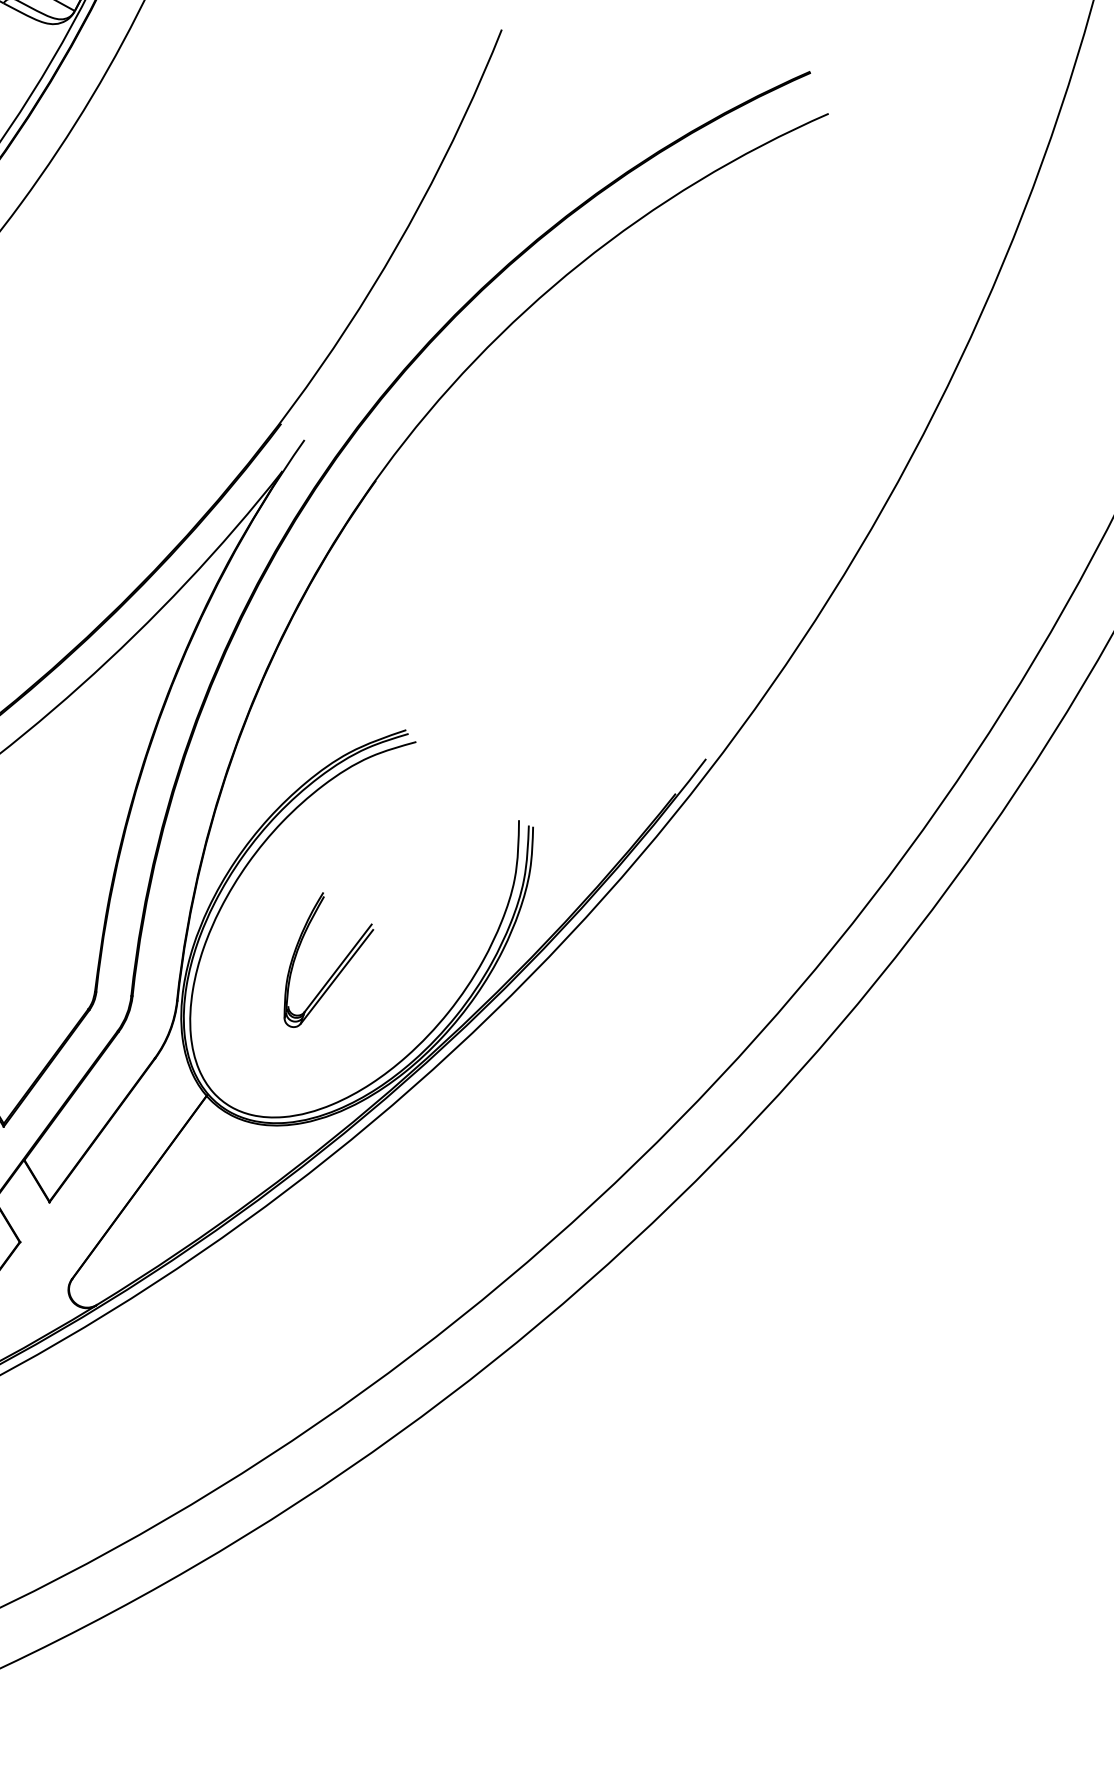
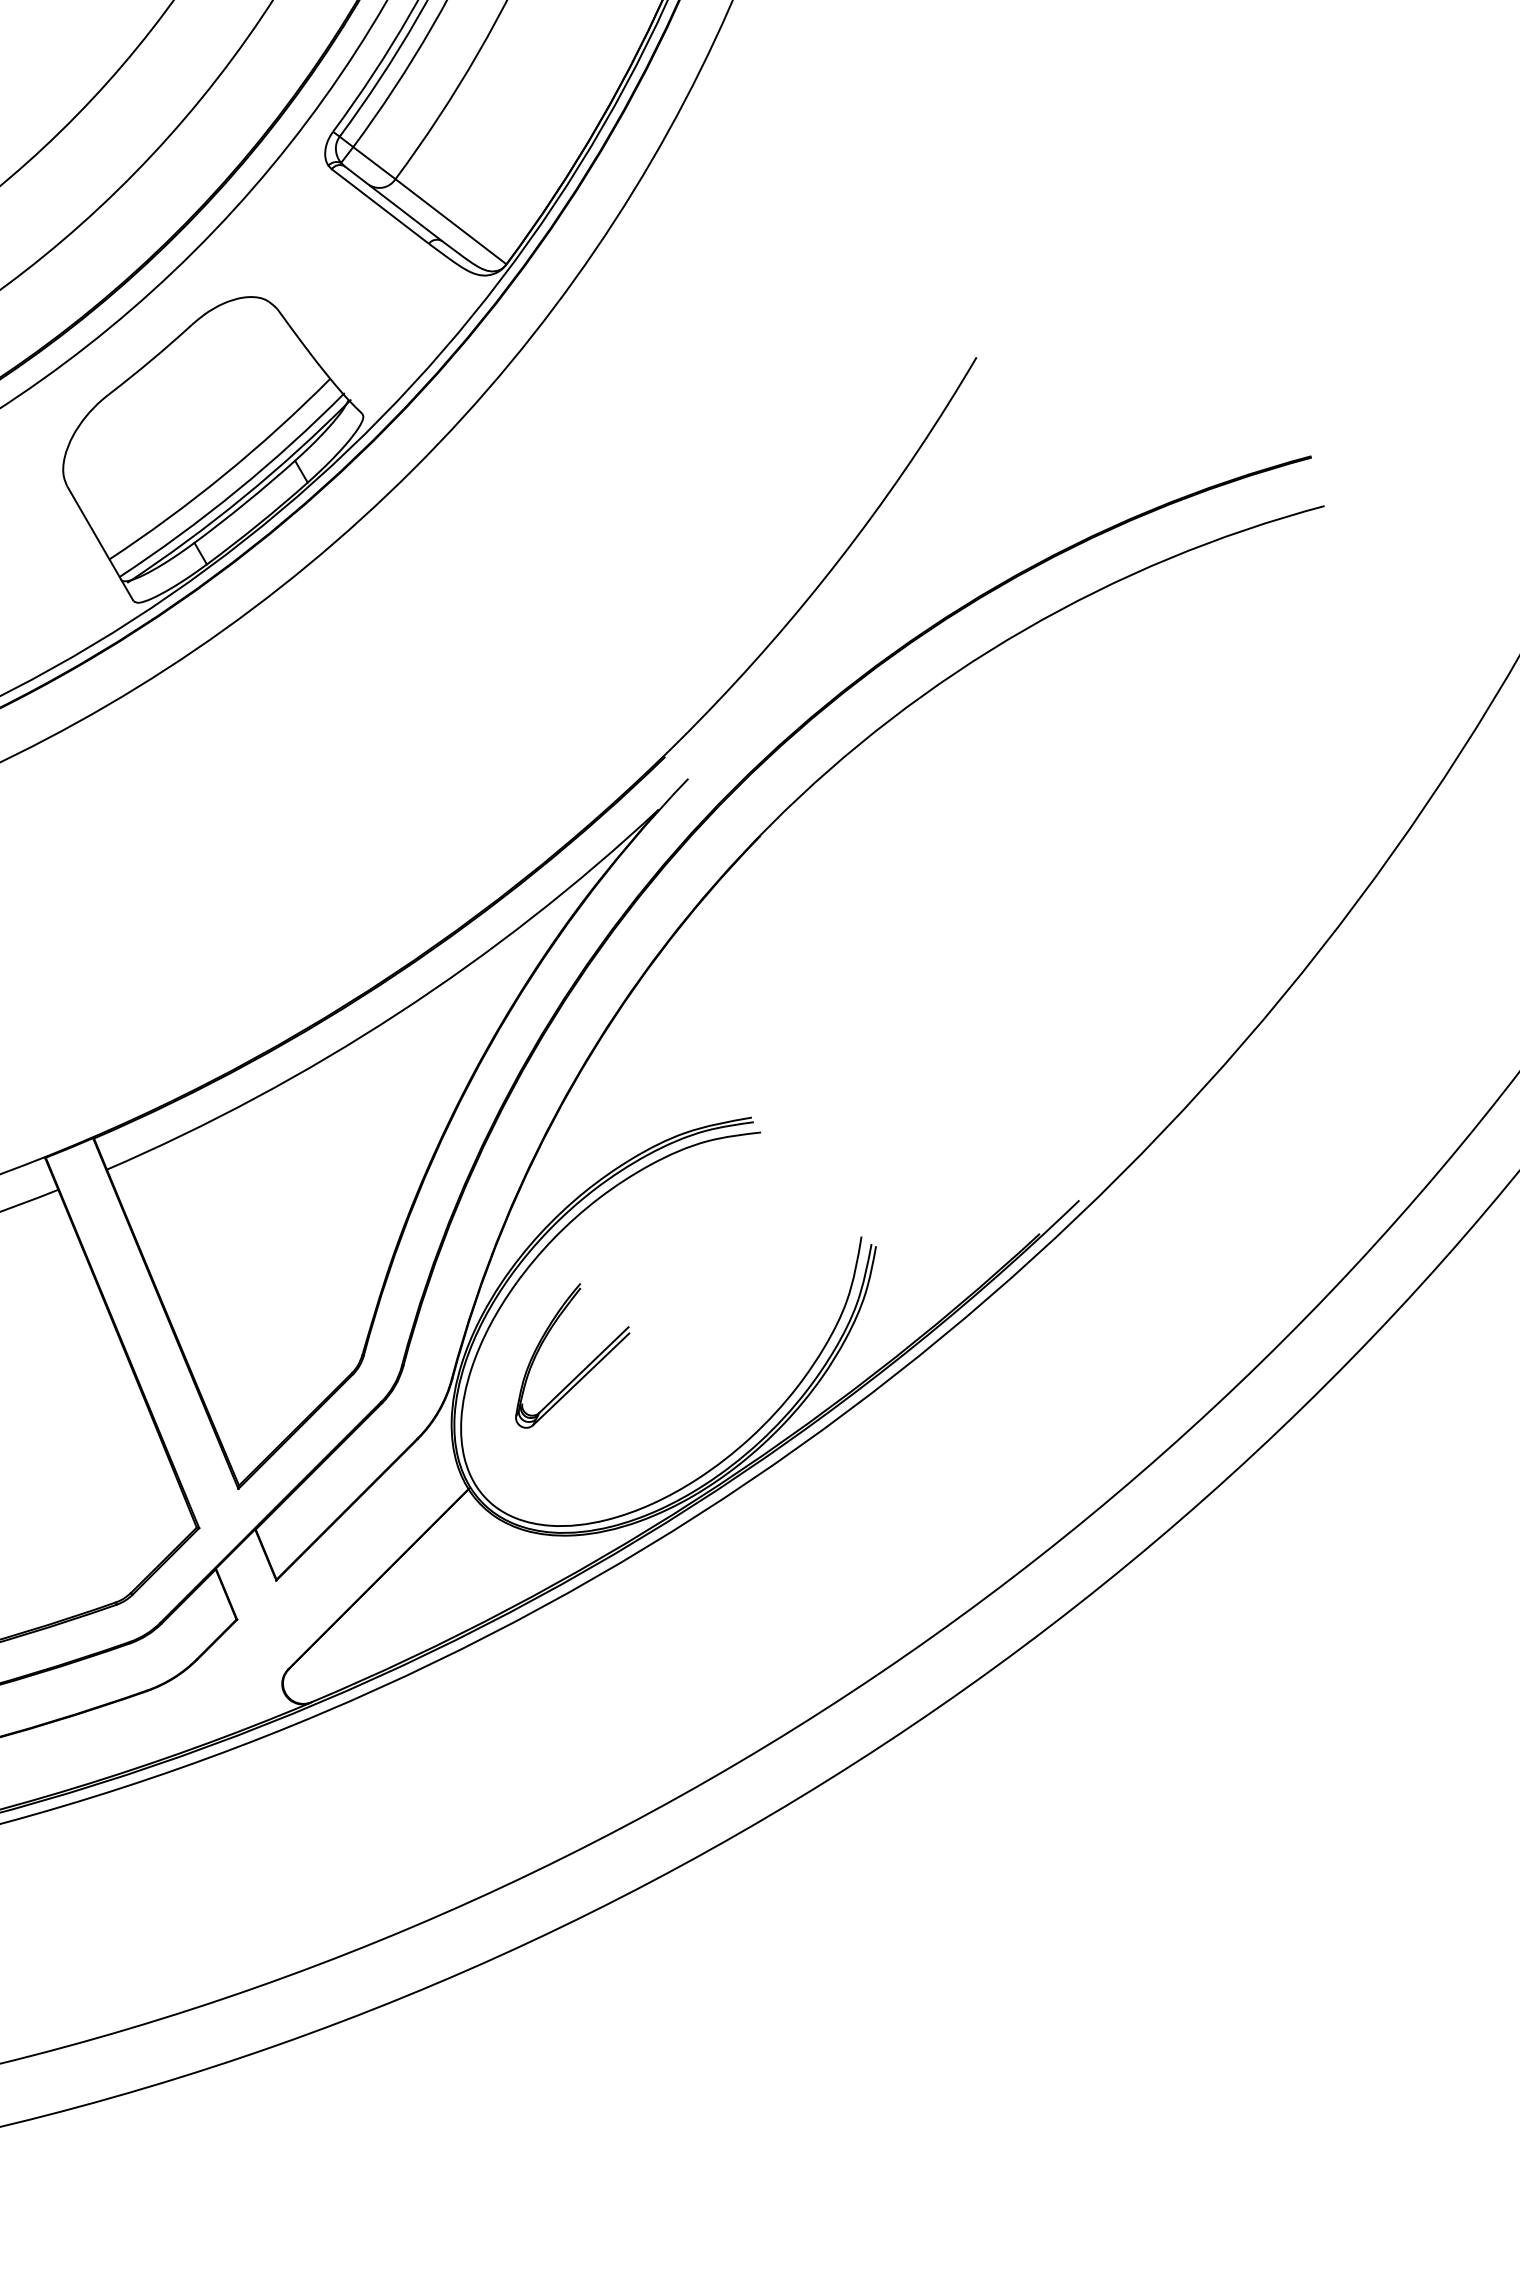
part: (339, 965) -> (585, 1367), moved

